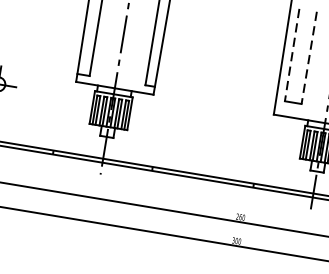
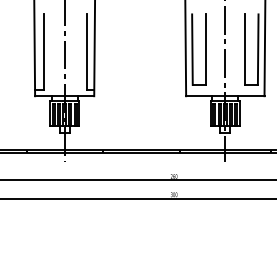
line: (292, 56) -> (192, 50), dashed -> solid
line: (309, 59) -> (205, 50), dashed -> solid

